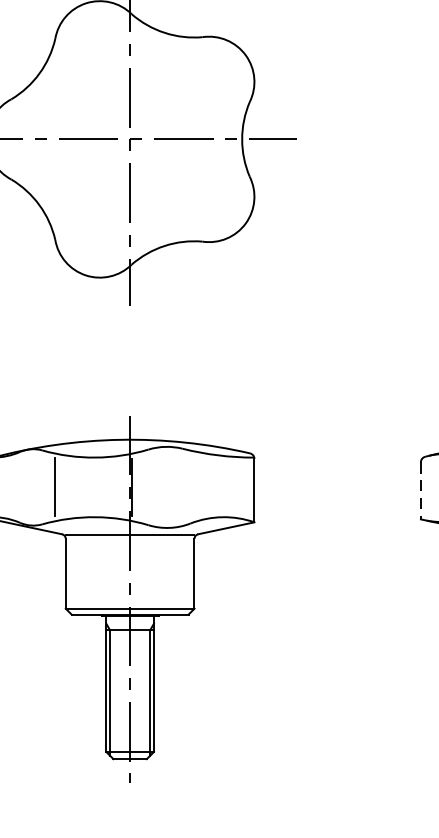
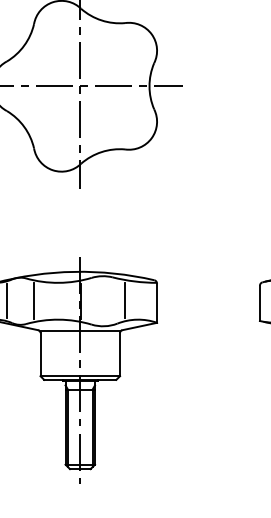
line: (203, 486) -> (125, 300), added
line: (10, 487) -> (6, 301), added
line: (420, 491) -> (259, 303), dashed -> solid

